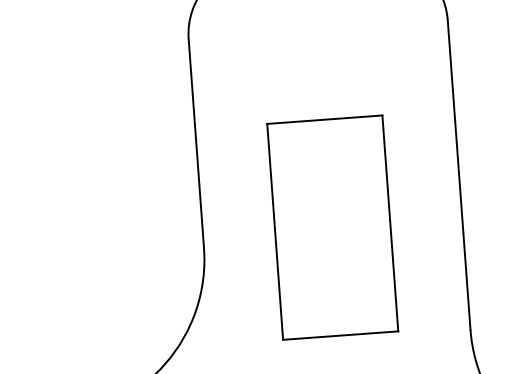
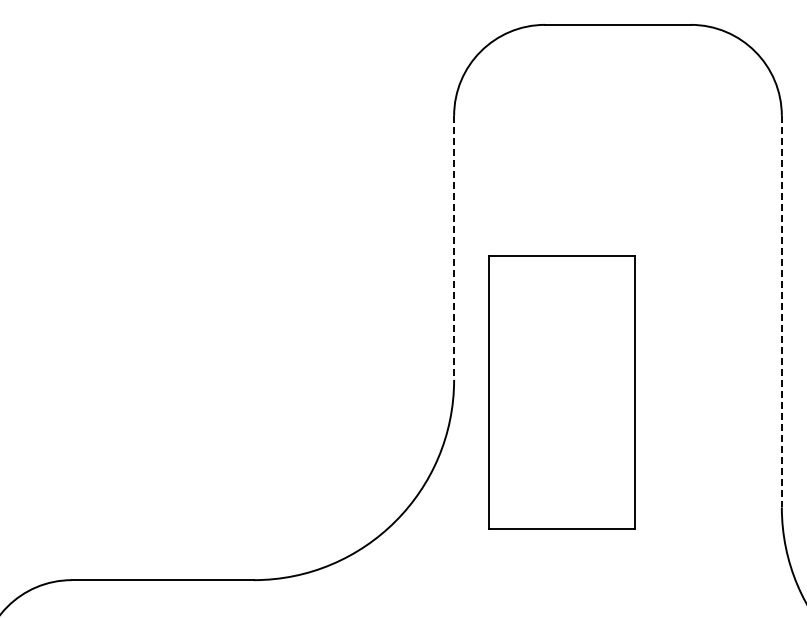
line: (196, 143) -> (454, 247), solid -> dashed
line: (458, 174) -> (781, 311), solid -> dashed
part: (332, 227) -> (561, 392), moved

